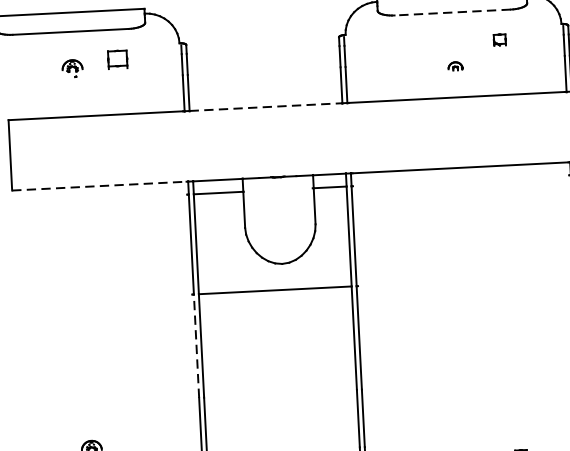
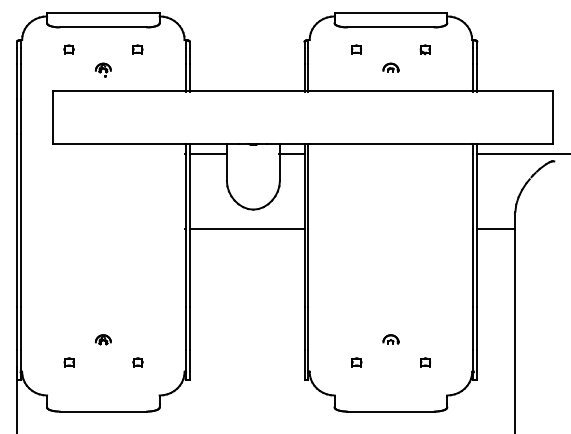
line: (452, 12) -> (390, 27), dashed -> solid
part: (408, 44) -> (356, 49), added
part: (117, 58) -> (137, 49), size x0.62
part: (25, 63) -> (68, 49), added
part: (454, 65) -> (390, 67), size x1.43
part: (72, 67) -> (103, 69), moved
line: (266, 107) -> (247, 91), dashed -> solid
line: (100, 186) -> (119, 144), dashed -> solid
line: (196, 346) -> (185, 268), dashed -> solid
part: (473, 427) -> (390, 339), added

